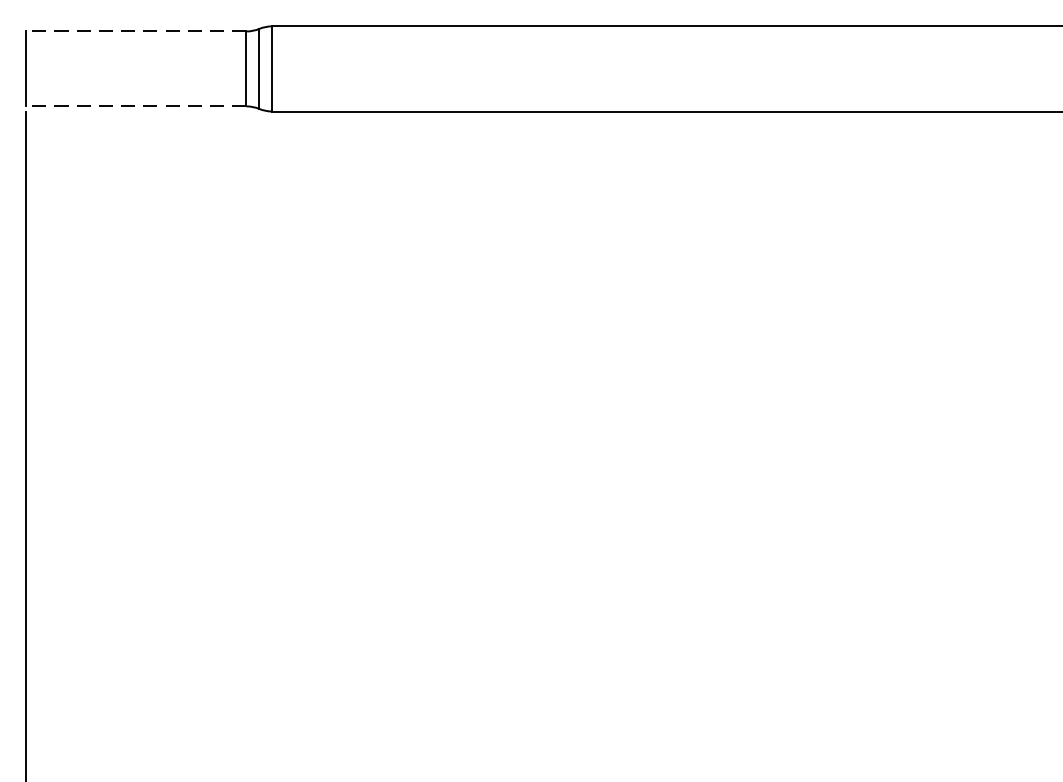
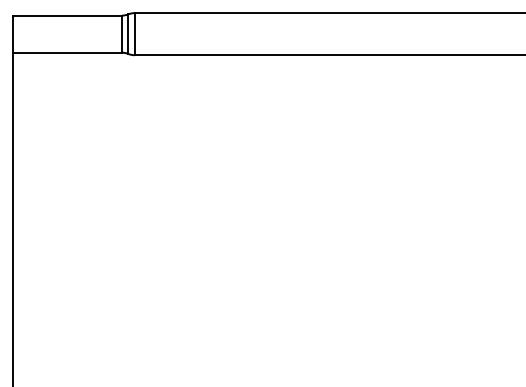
line: (136, 31) -> (67, 15), dashed -> solid
line: (136, 105) -> (67, 52), dashed -> solid

